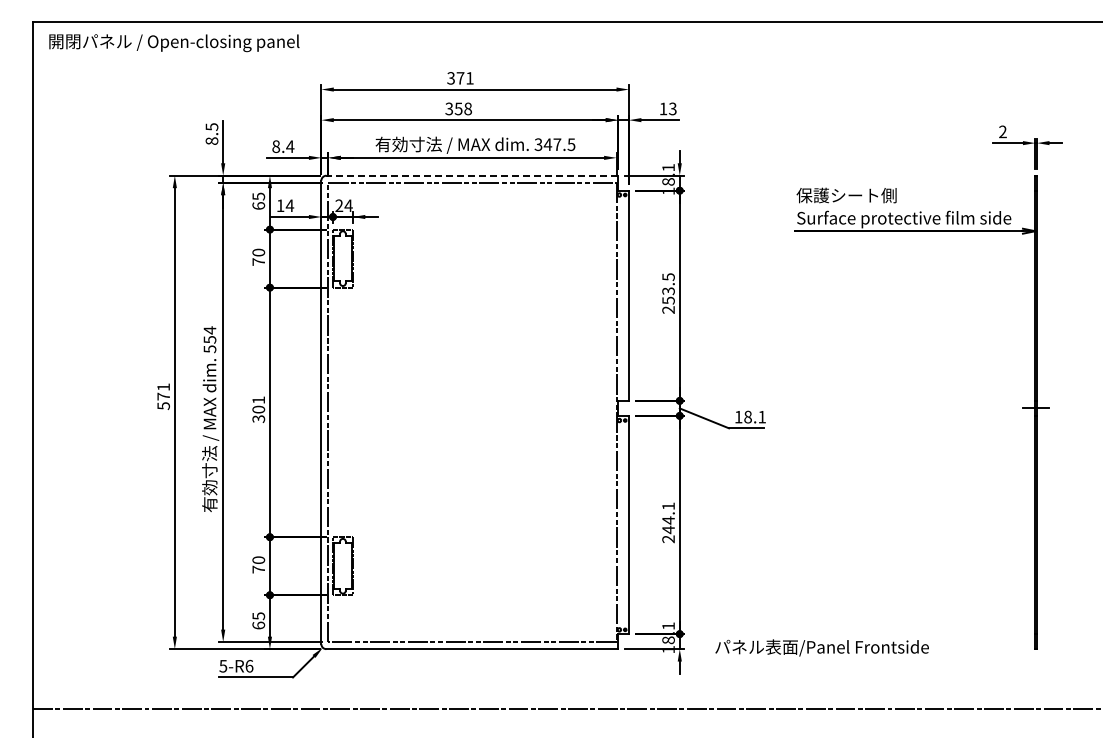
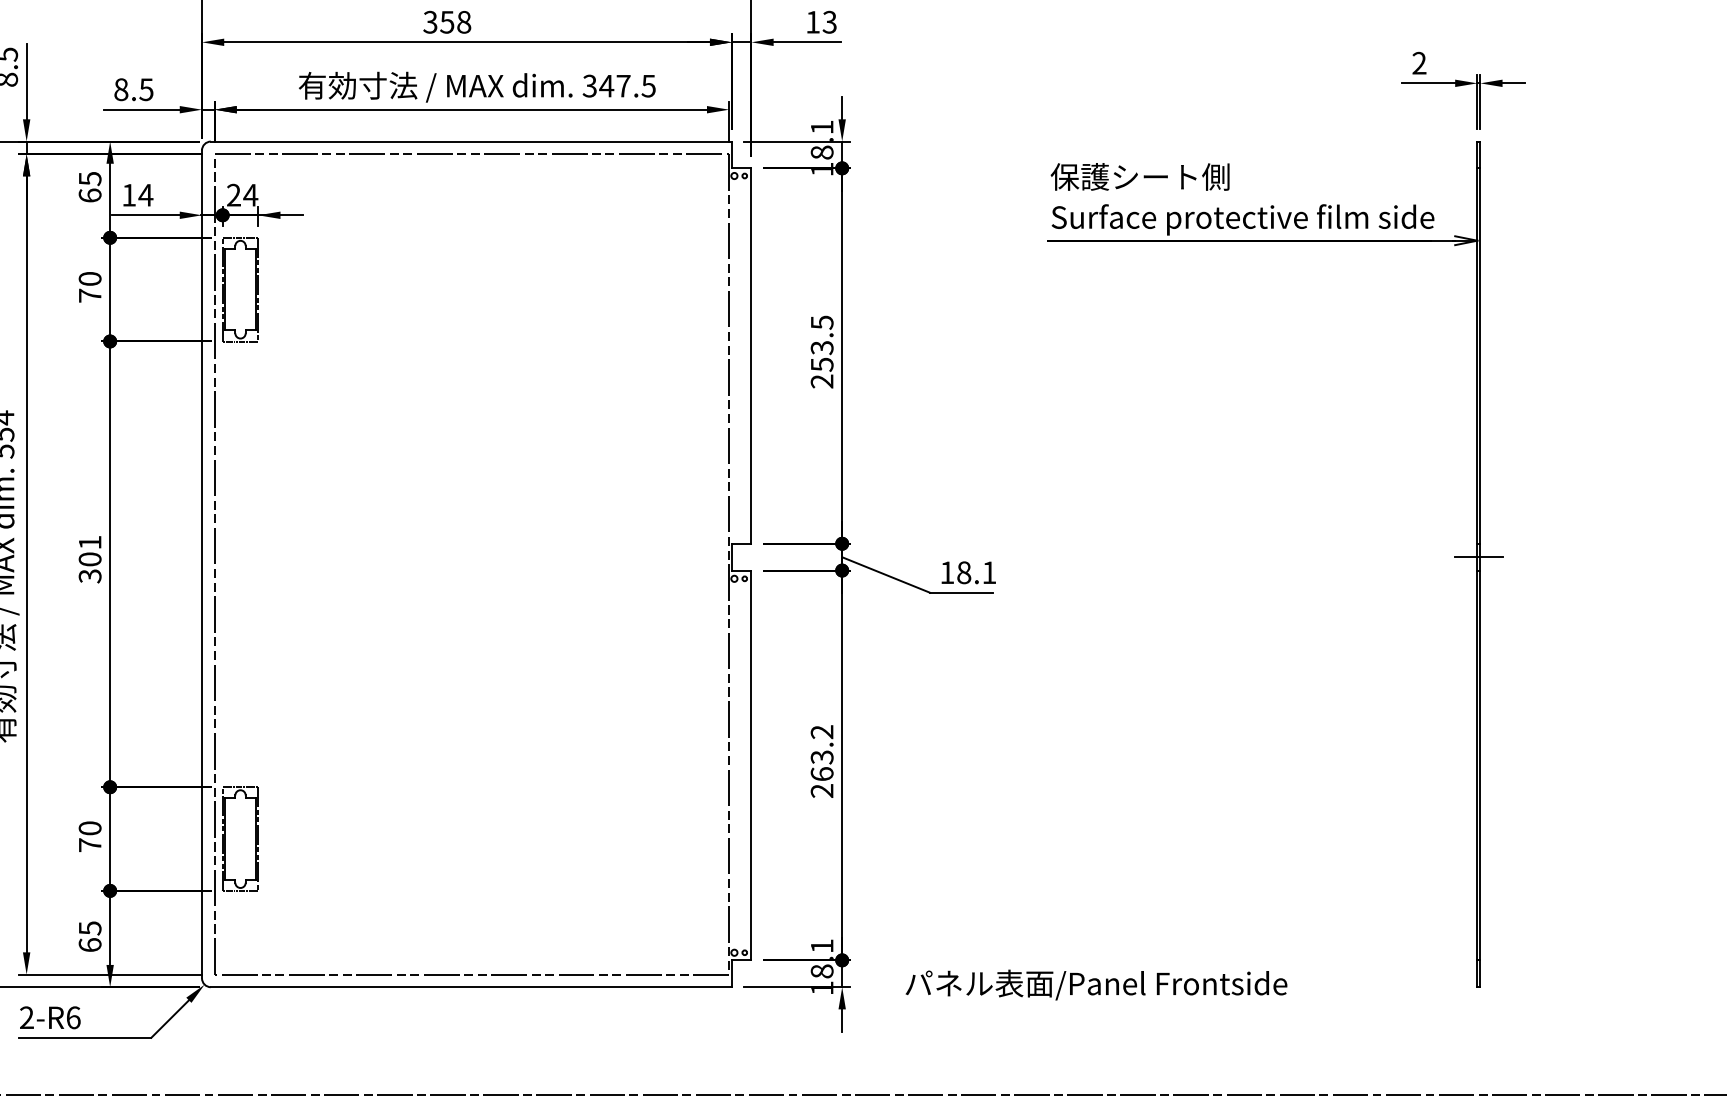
text: (290, 146) -> (146, 89), 8.4 -> 8.5
line: (472, 175) -> (471, 141), dashed -> solid
text: (668, 518) -> (822, 753), 244.1 -> 263.2
text: (223, 665) -> (27, 1016), 5-R6 -> 2-R6

